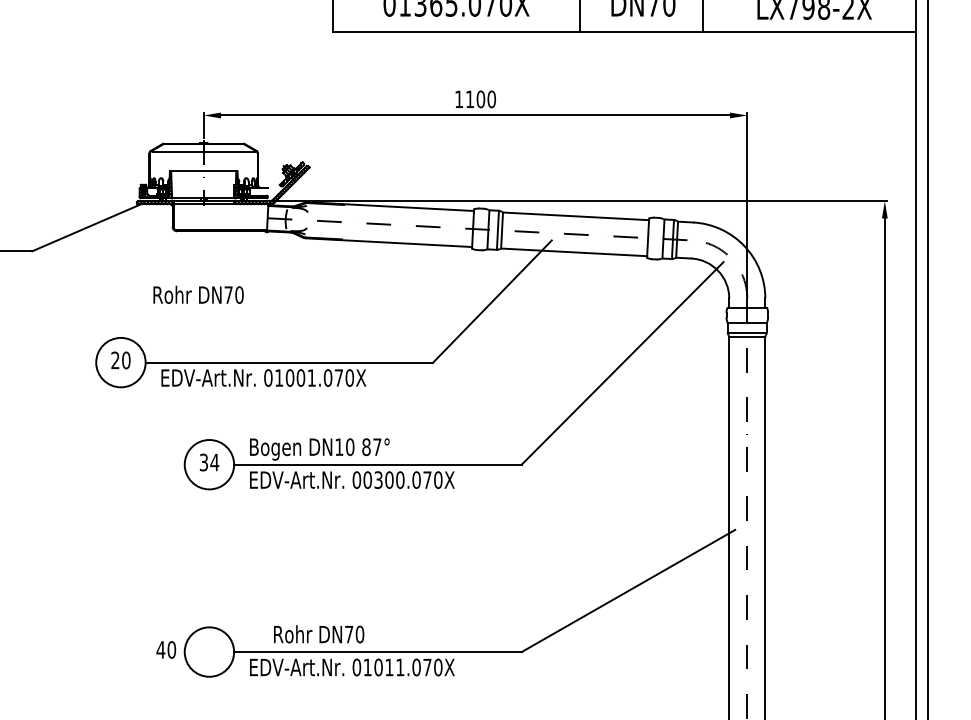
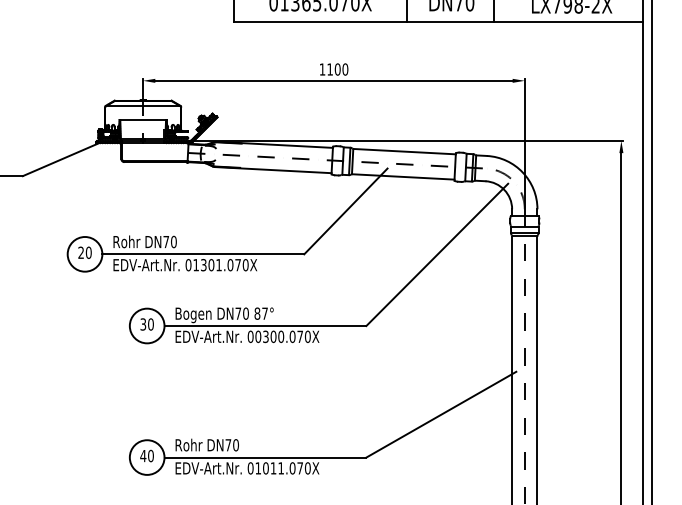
text: (198, 294) -> (145, 241), moved
text: (289, 377) -> (203, 264), 01001.070X -> 01301.070X
text: (339, 446) -> (238, 313), DN10 -> DN70
text: (214, 462) -> (150, 324), 34 -> 30
text: (319, 634) -> (207, 445), moved
text: (166, 649) -> (147, 455), moved

